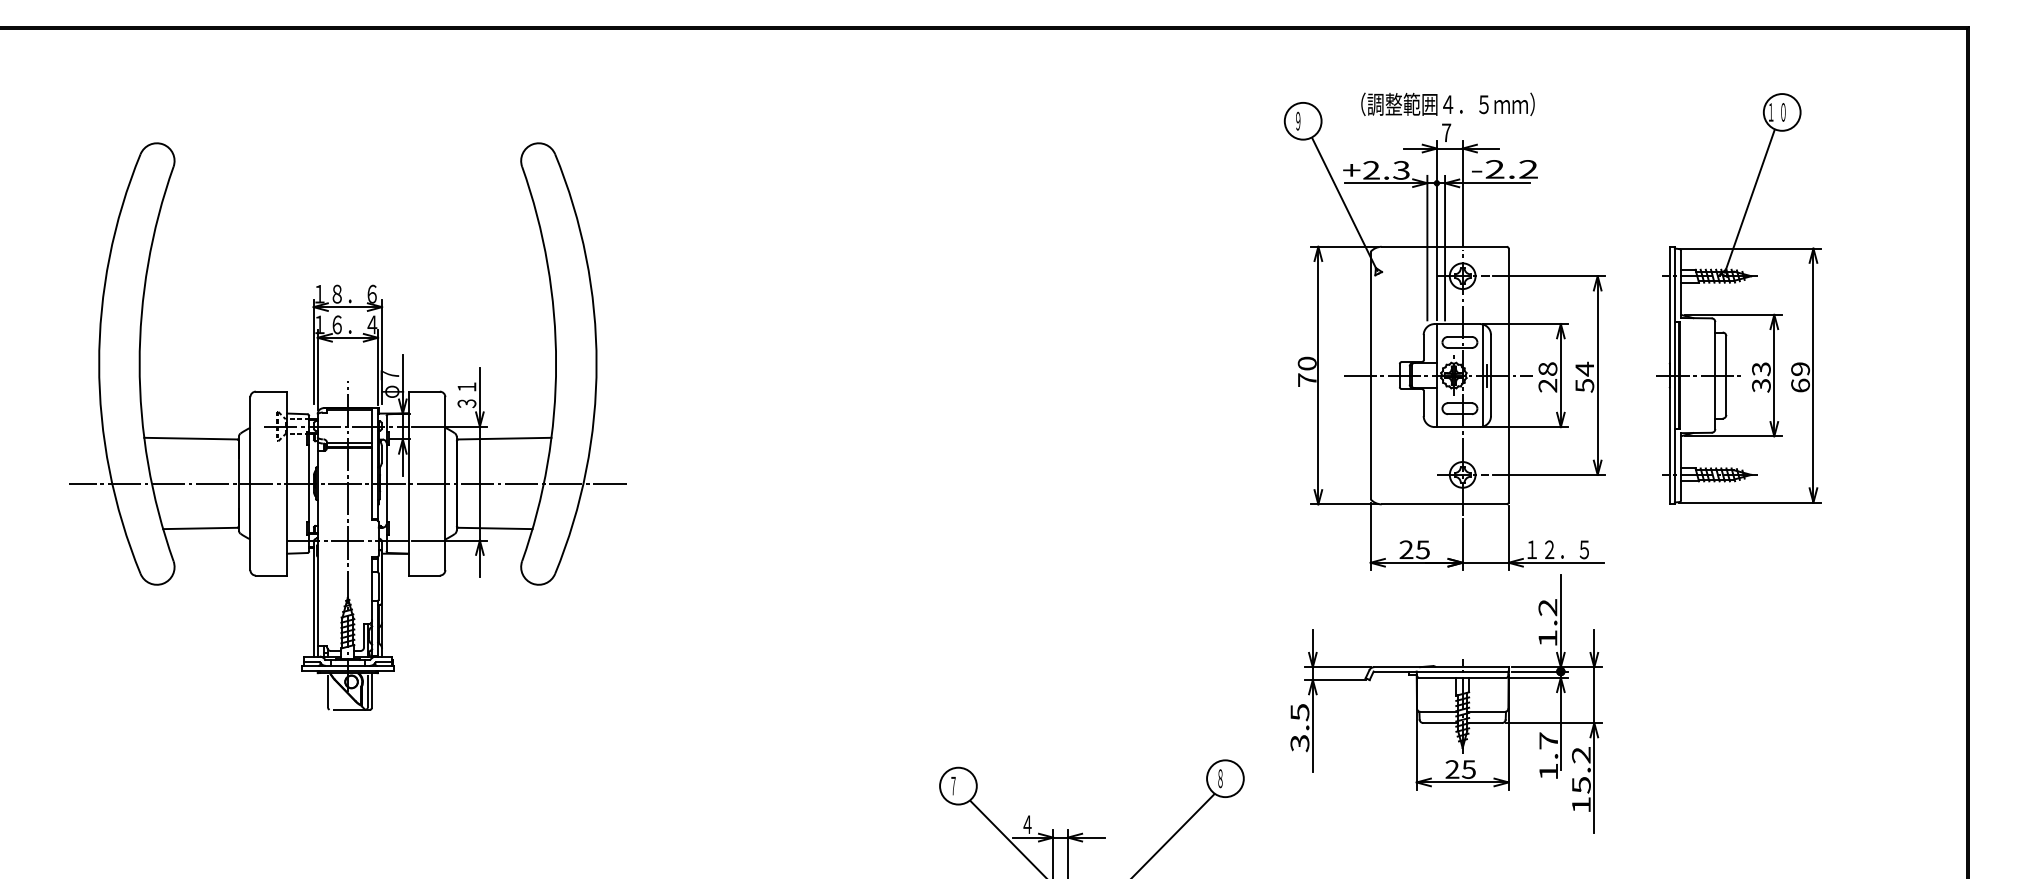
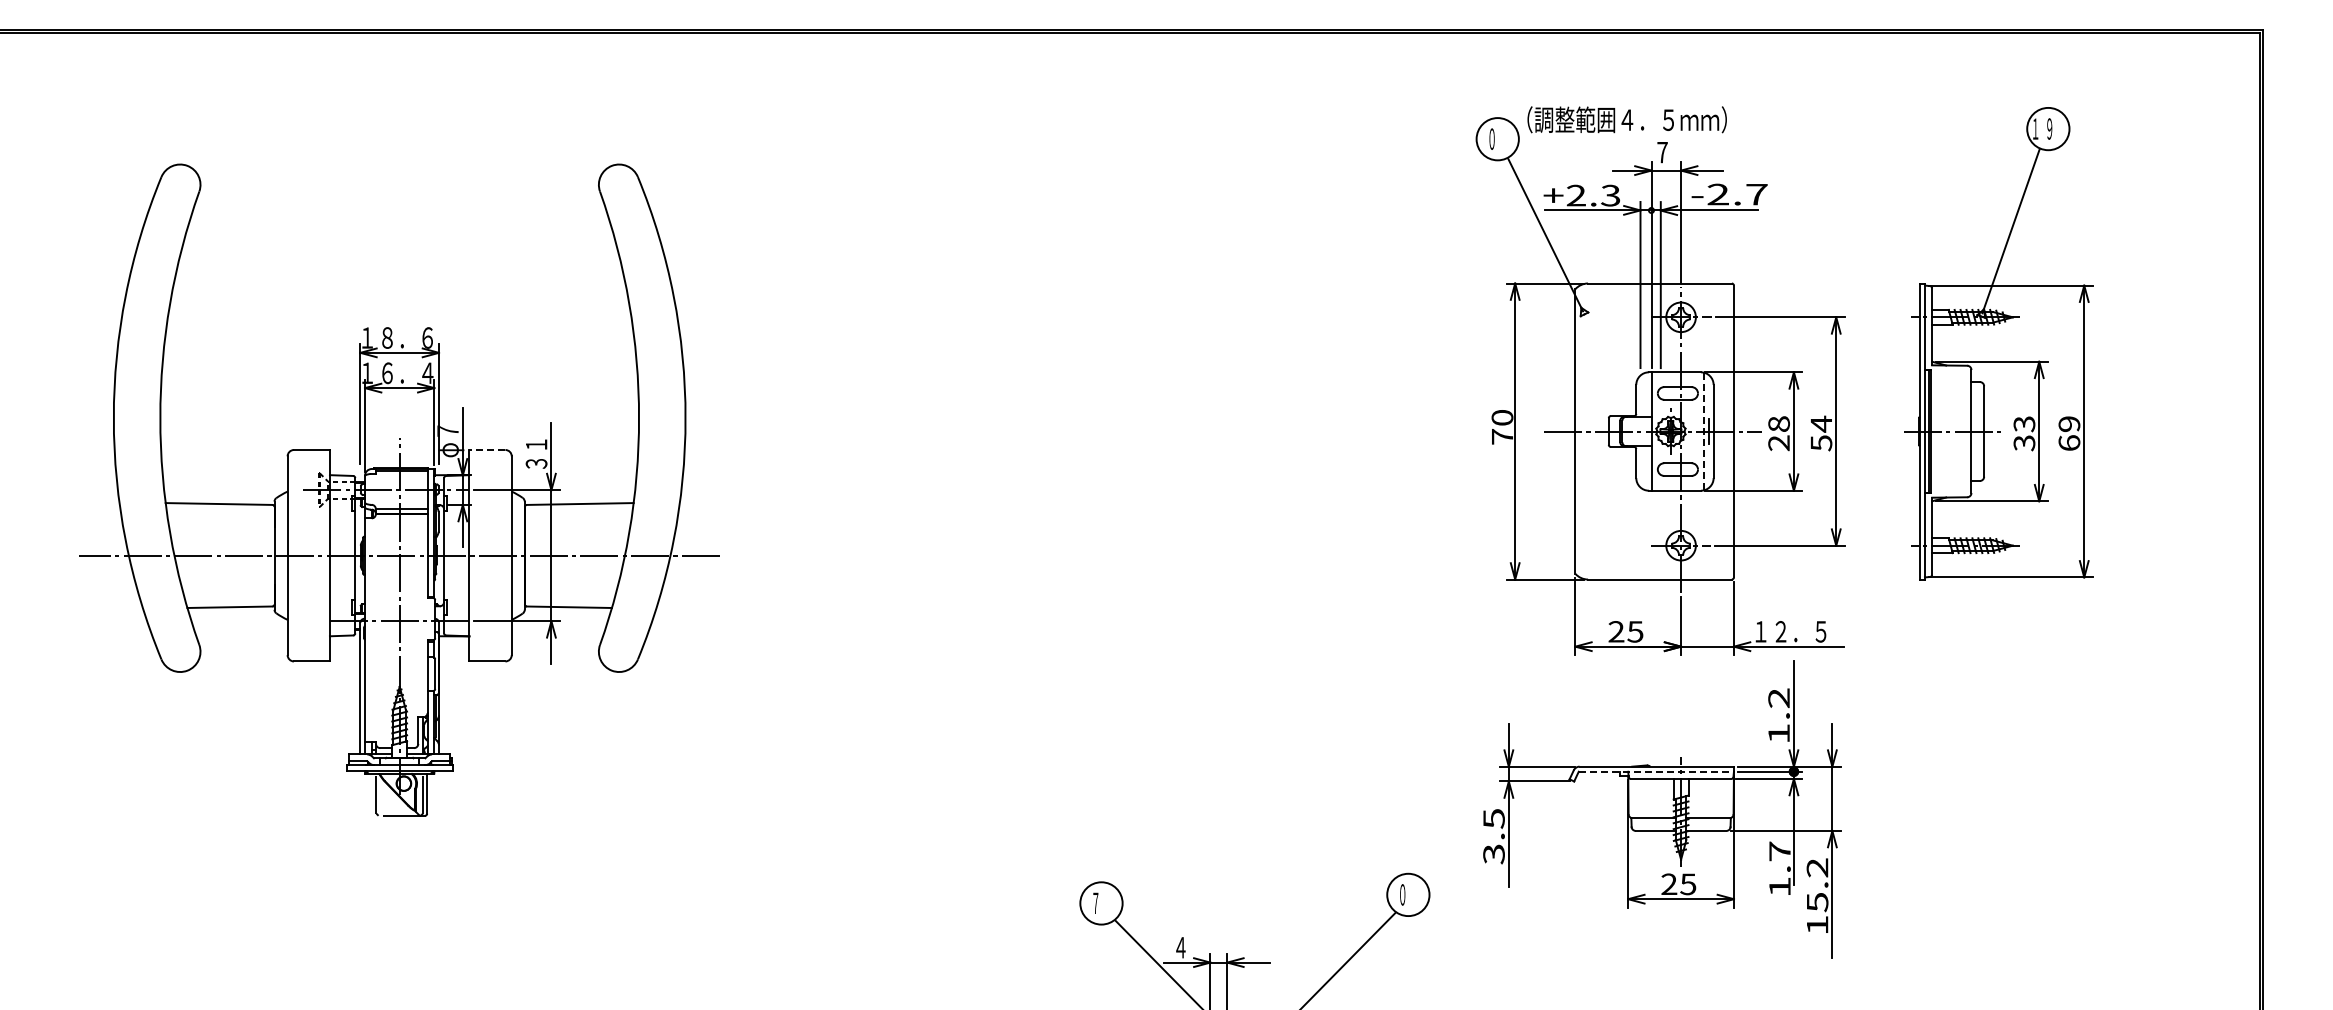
text: (1447, 104) -> (1626, 119), moved
text: (1783, 111) -> (2049, 128), ０ -> ９
text: (1297, 120) -> (1491, 138), ９ -> ０
text: (1528, 169) -> (1756, 194), -2.2 -> -2.7
line: (1483, 375) -> (1704, 431), solid -> dashed
line: (424, 392) -> (487, 450), solid -> dashed
line: (1441, 671) -> (1656, 771), solid -> dashed
text: (1220, 778) -> (1402, 894), ８ -> ０

